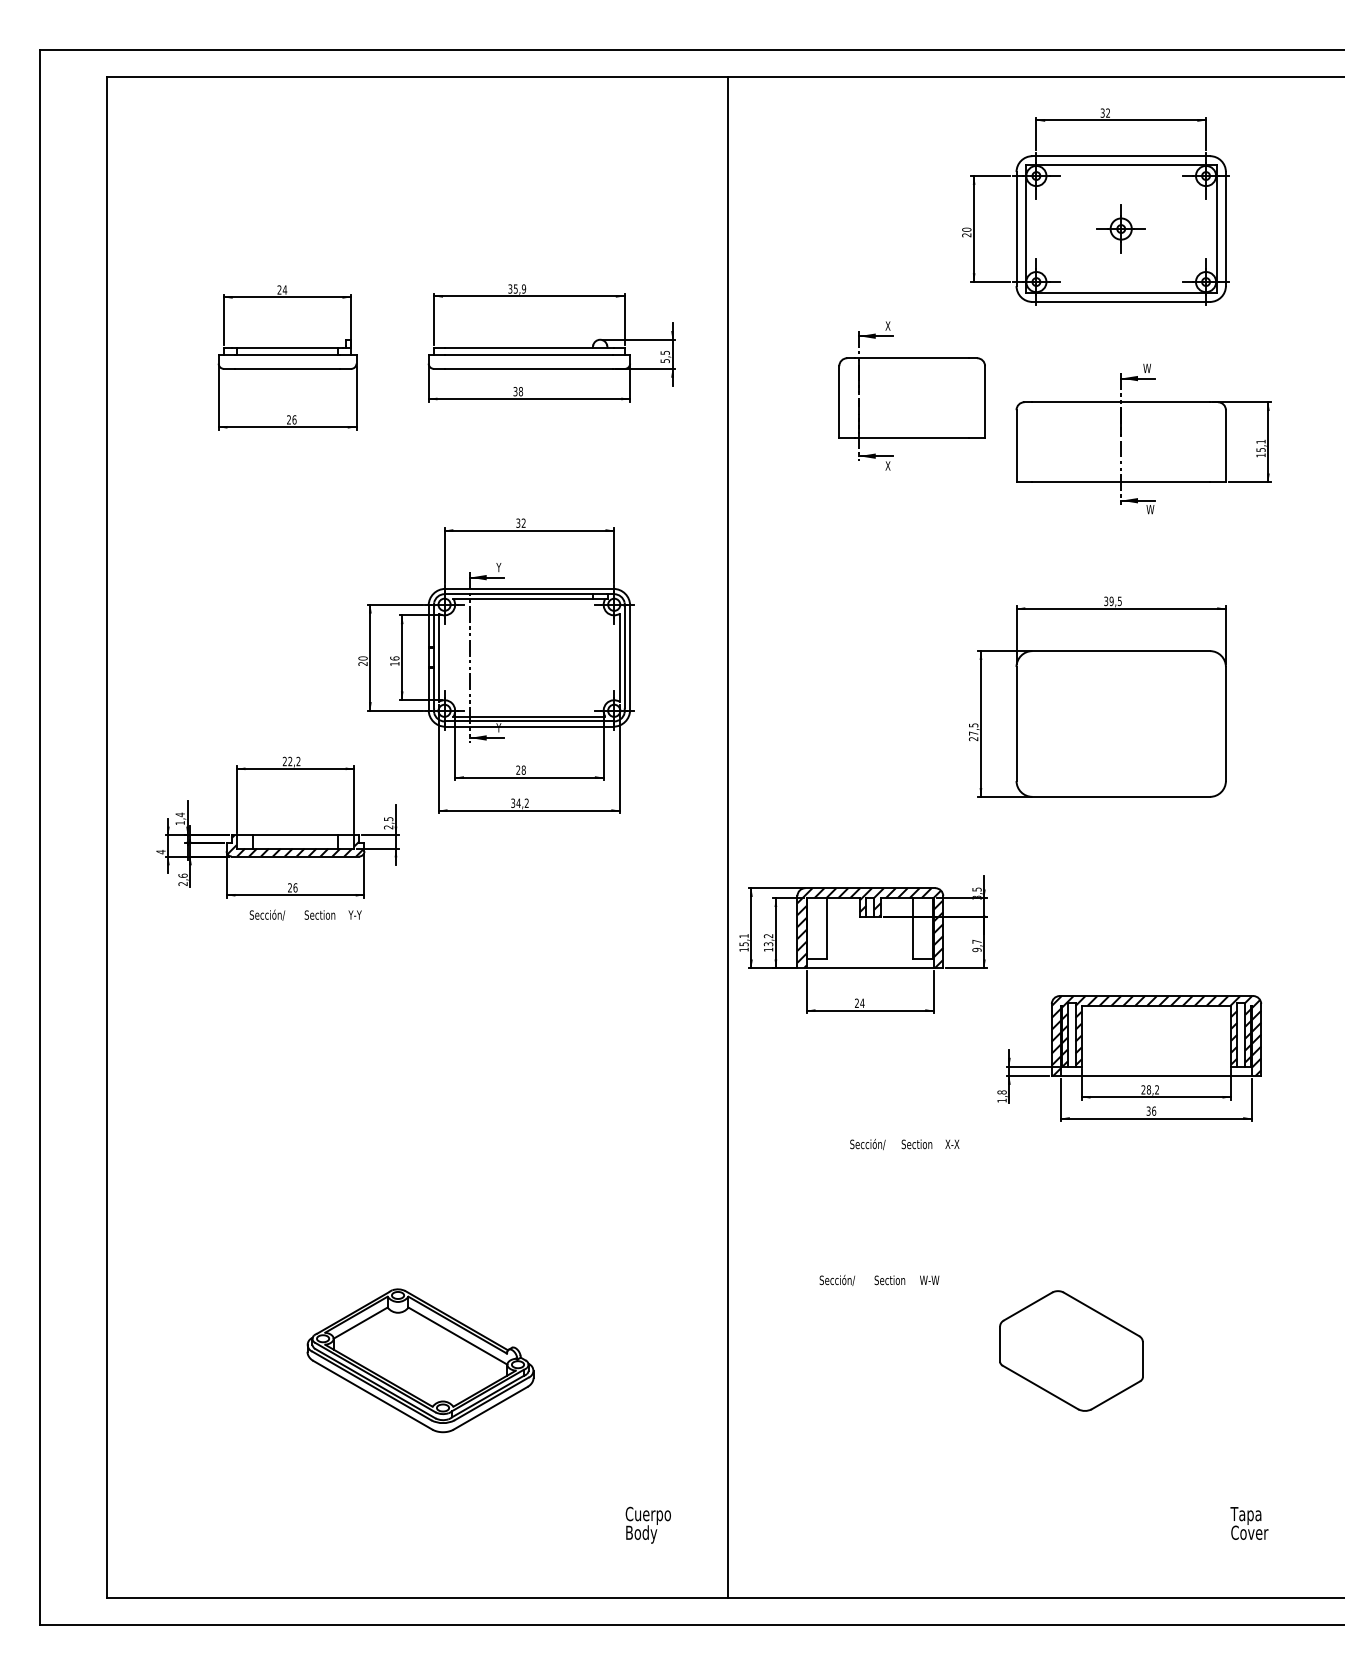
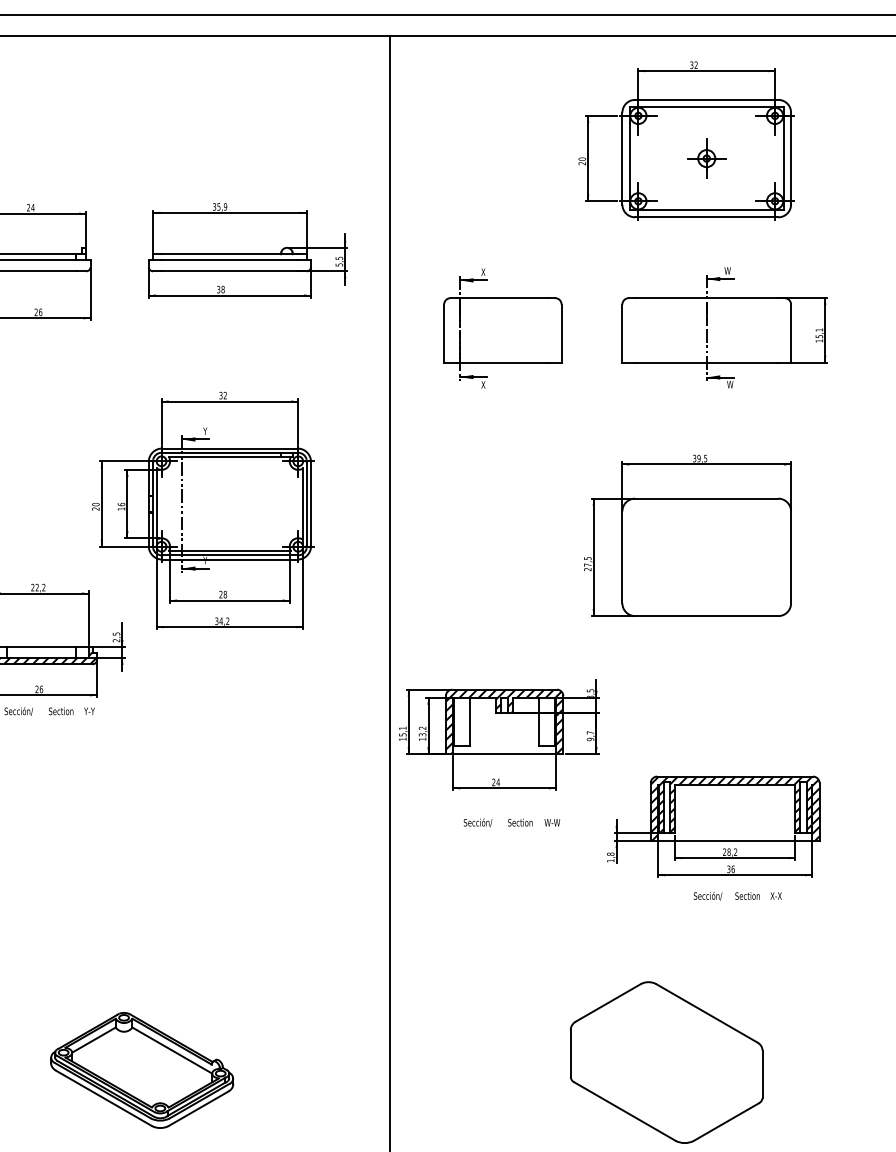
part: (911, 395) -> (502, 328), moved
text: (904, 1144) -> (737, 896), moved
text: (879, 1279) -> (511, 822), moved
part: (1071, 1350) -> (666, 1062), size x1.67

